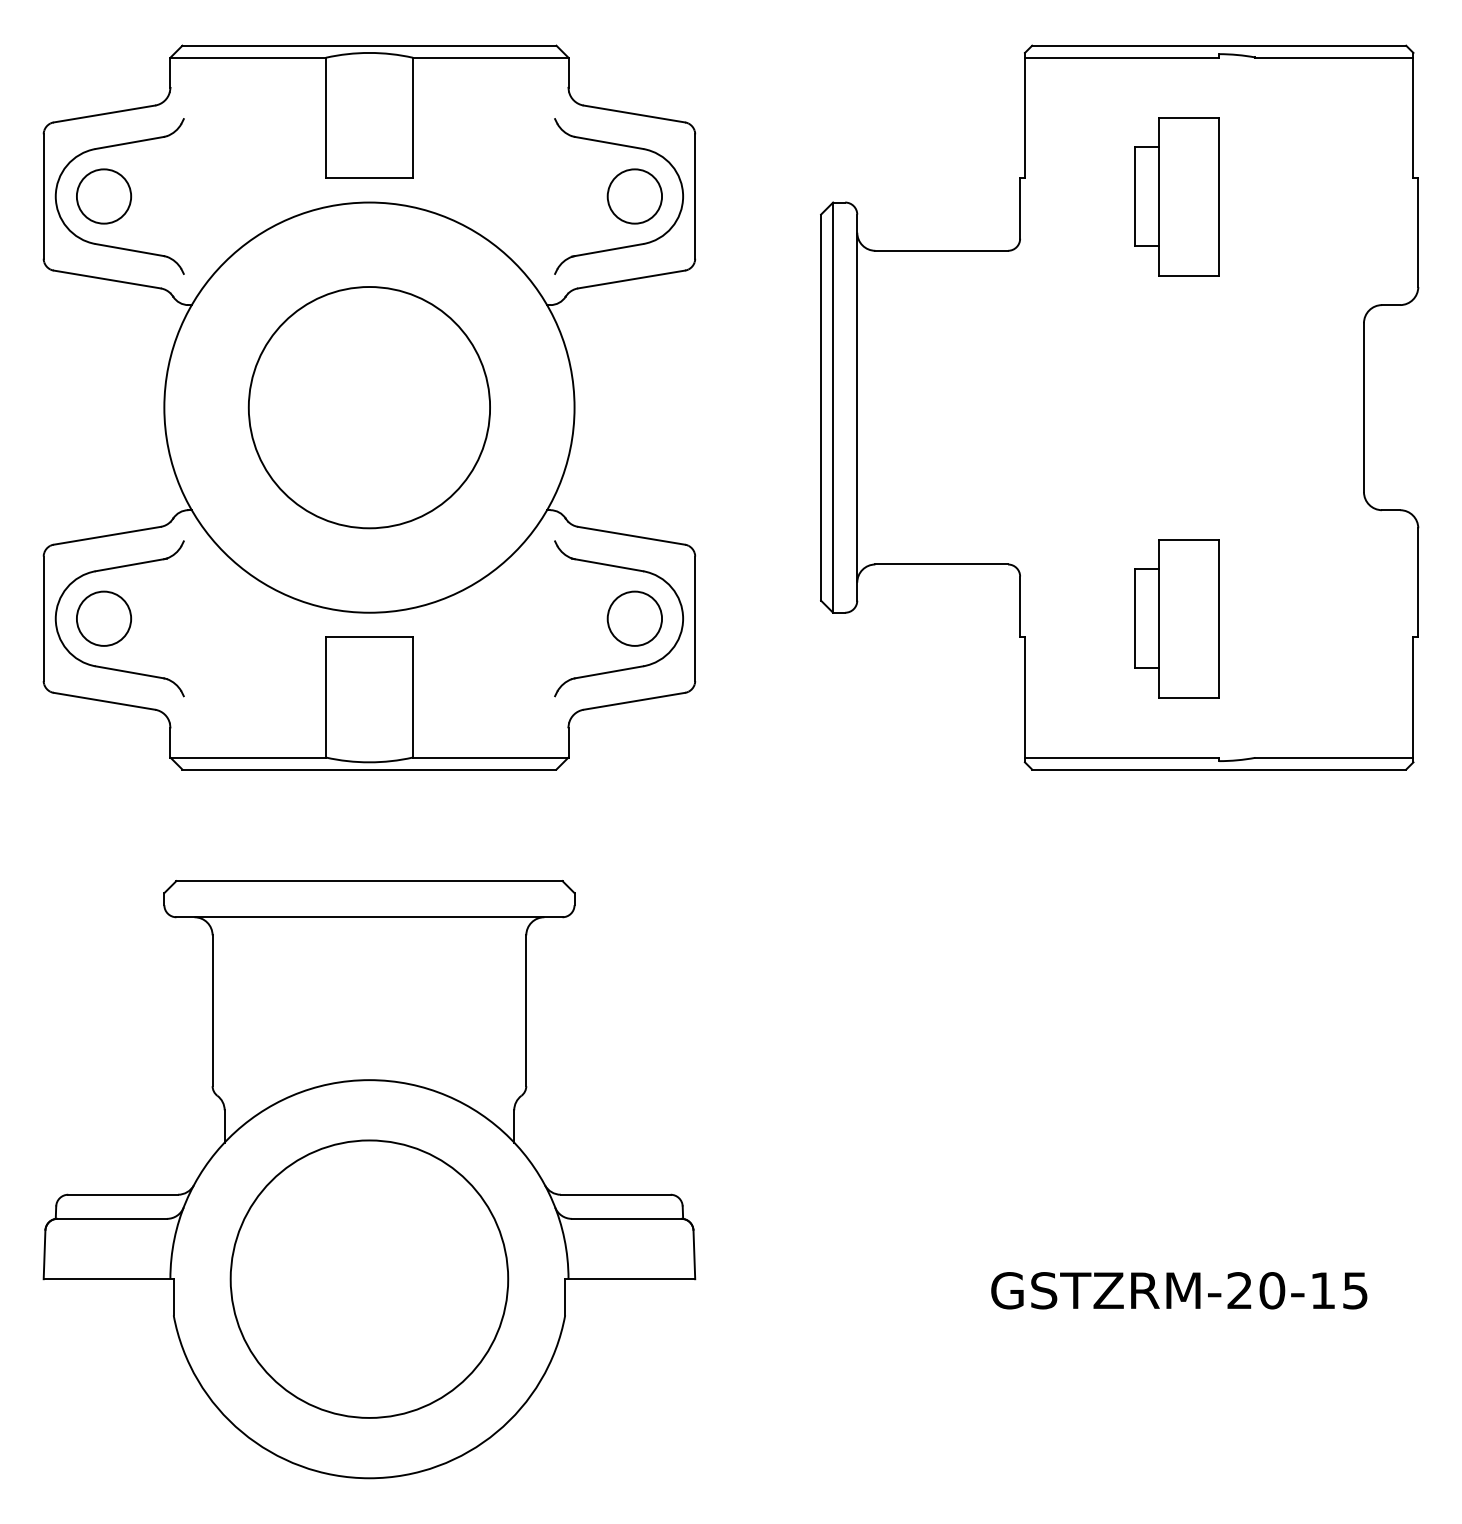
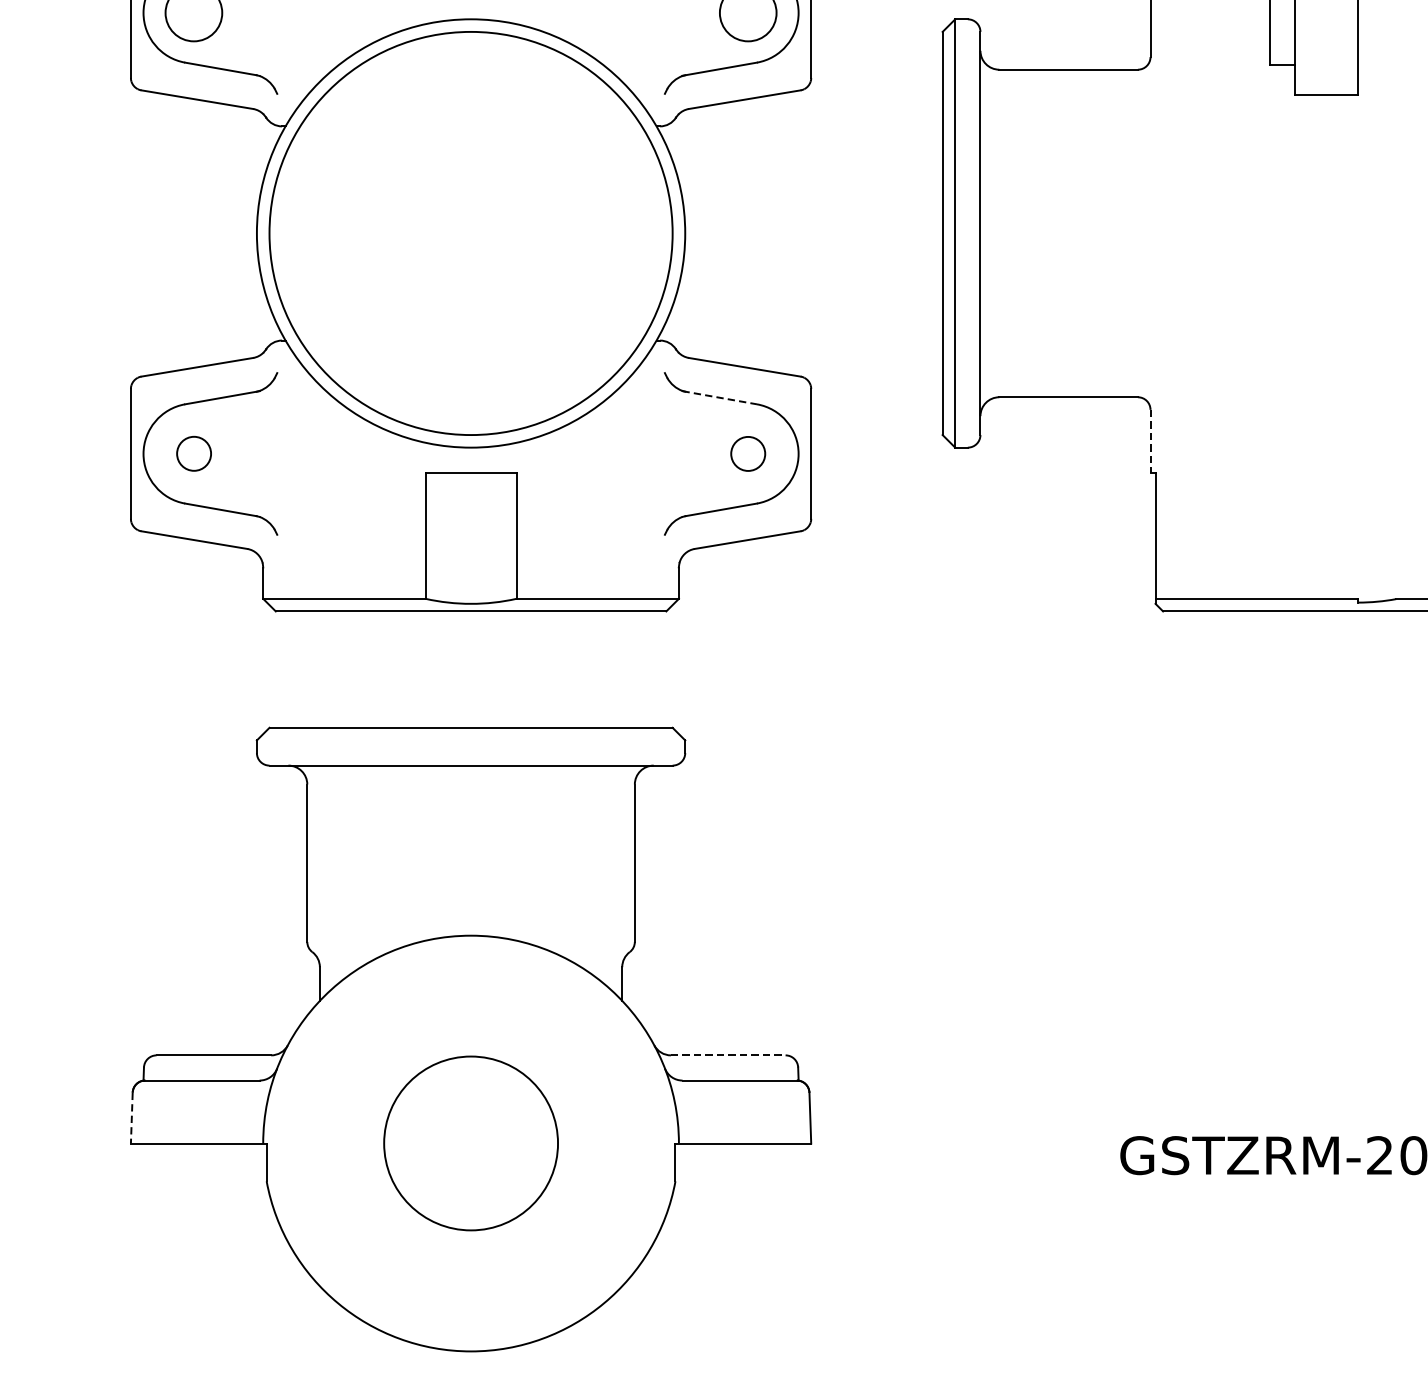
circle: (369, 407) -> (471, 233), size x1.6
line: (608, 565) -> (720, 398), solid -> dashed
line: (1020, 607) -> (1150, 442), solid -> dashed
circle: (104, 618) -> (194, 453), size x0.6
circle: (634, 618) -> (747, 453), size x0.6
part: (1176, 618) -> (1313, 453), removed
line: (615, 1194) -> (727, 1055), solid -> dashed
line: (44, 1255) -> (131, 1118), solid -> dashed
circle: (369, 1278) -> (471, 1142), size x0.6

